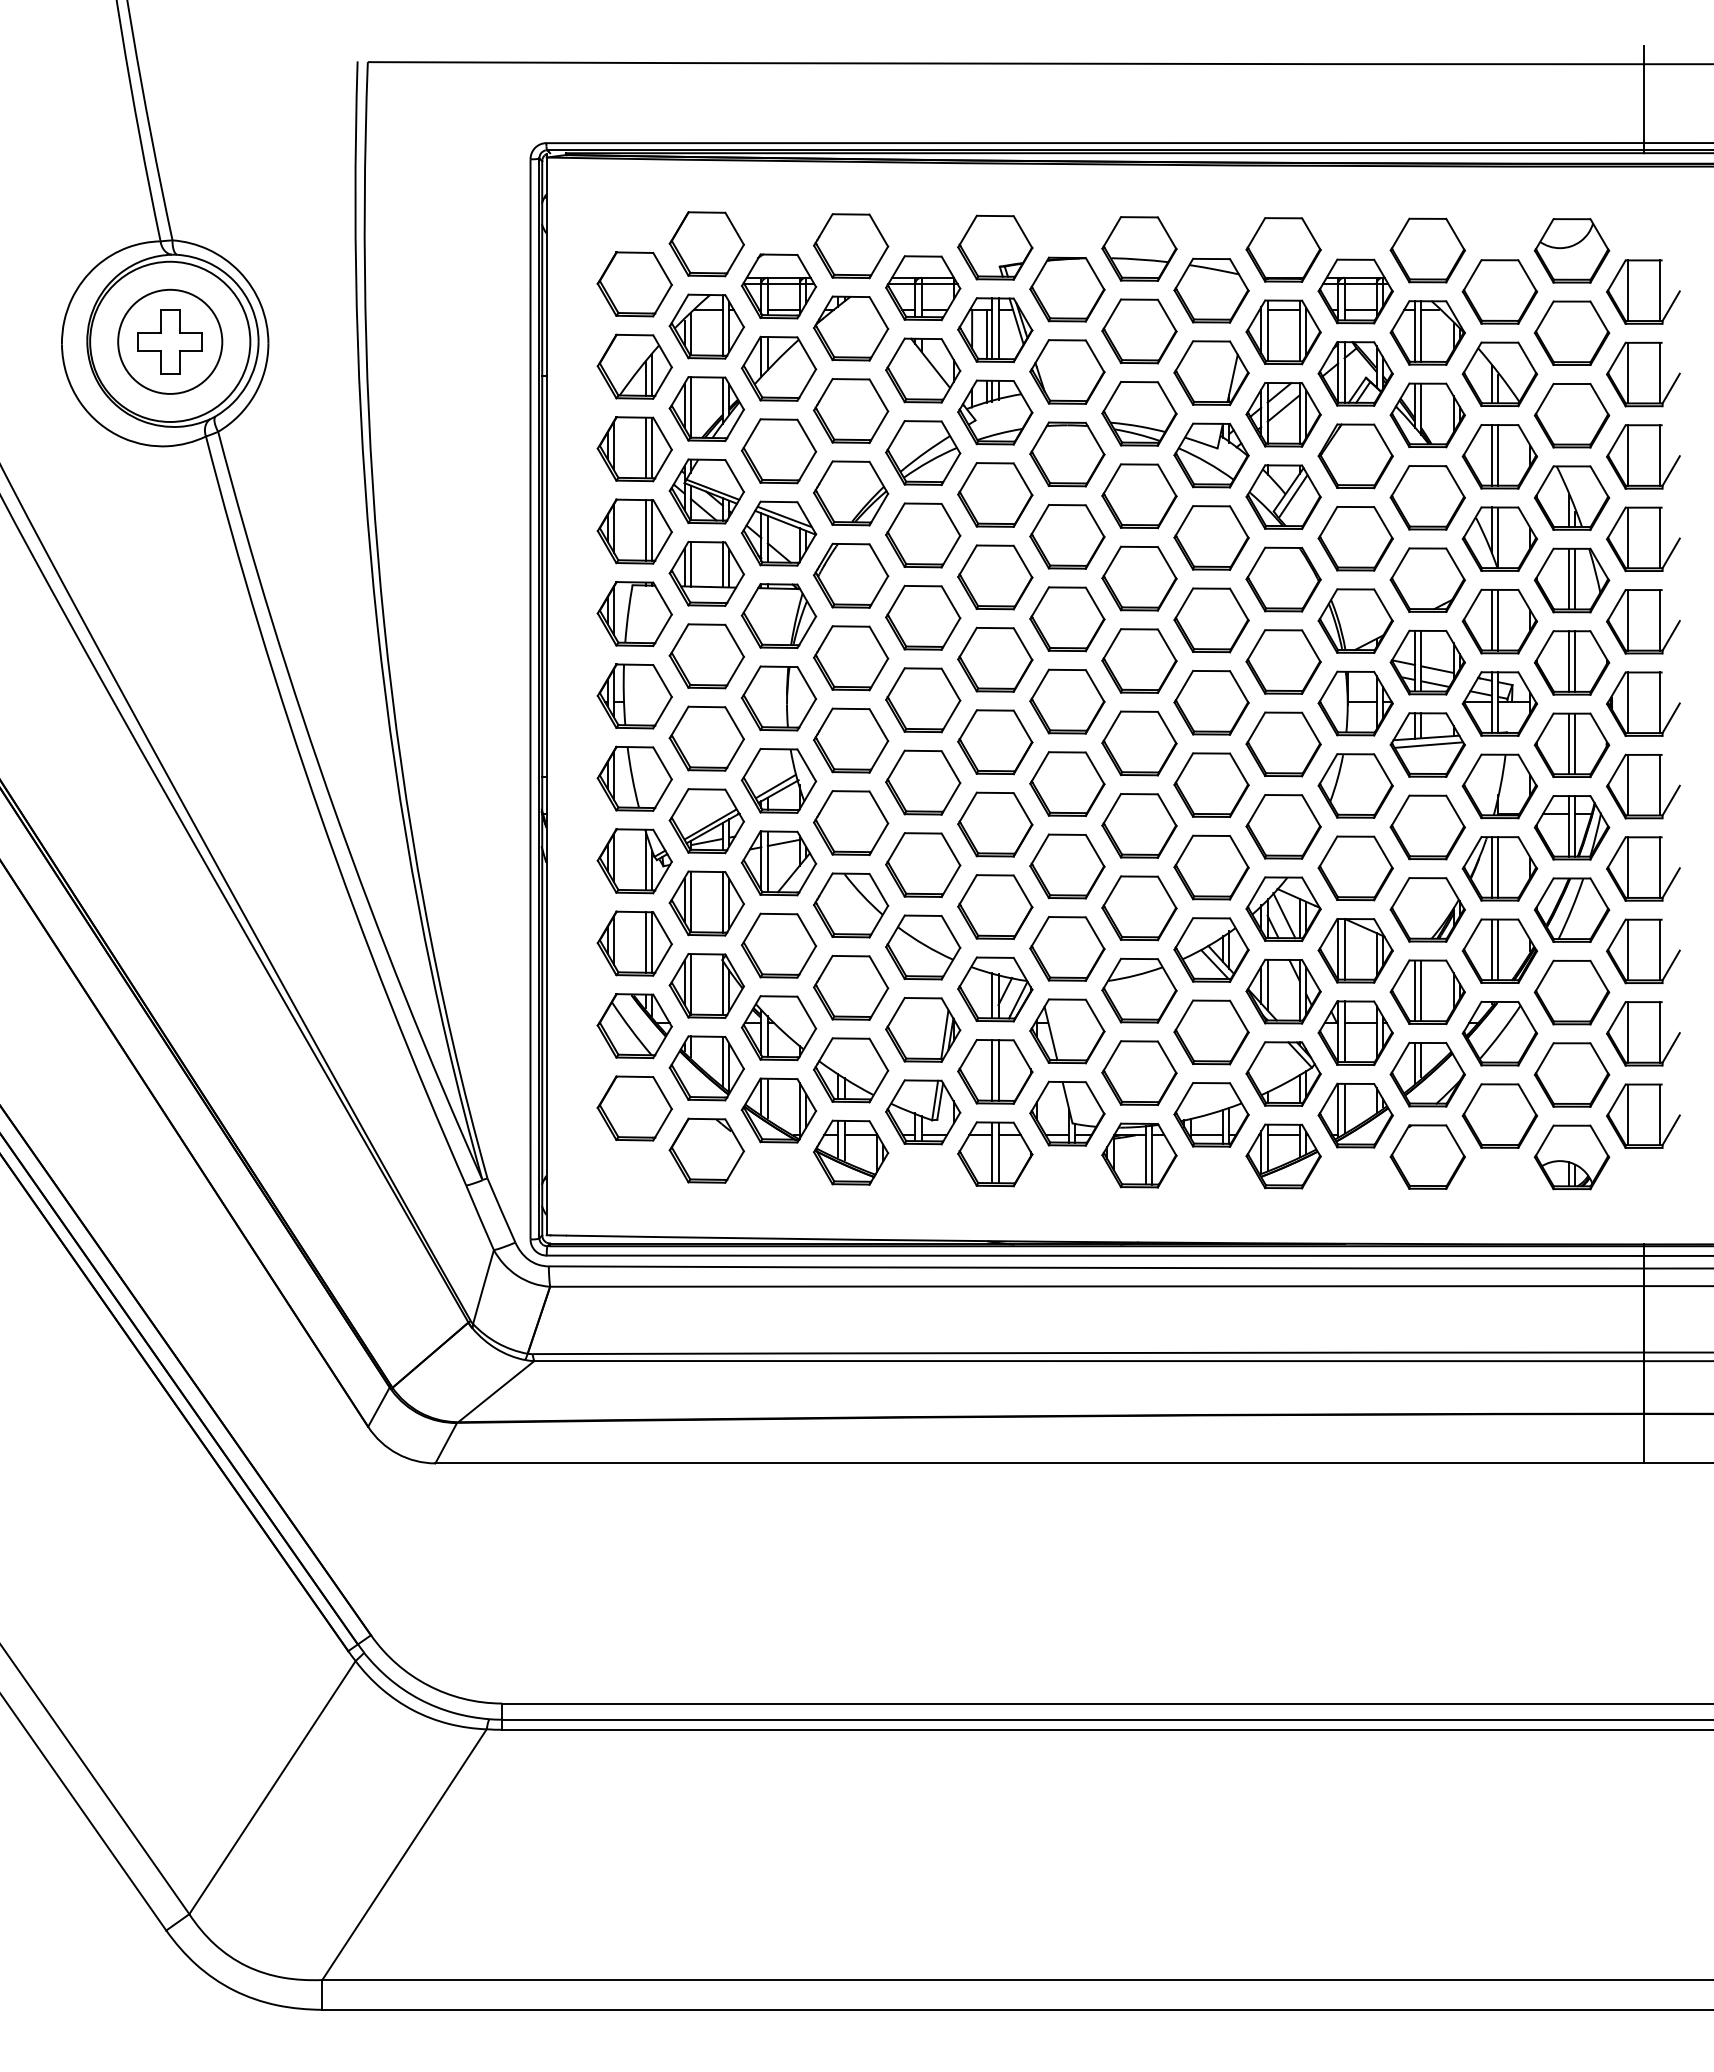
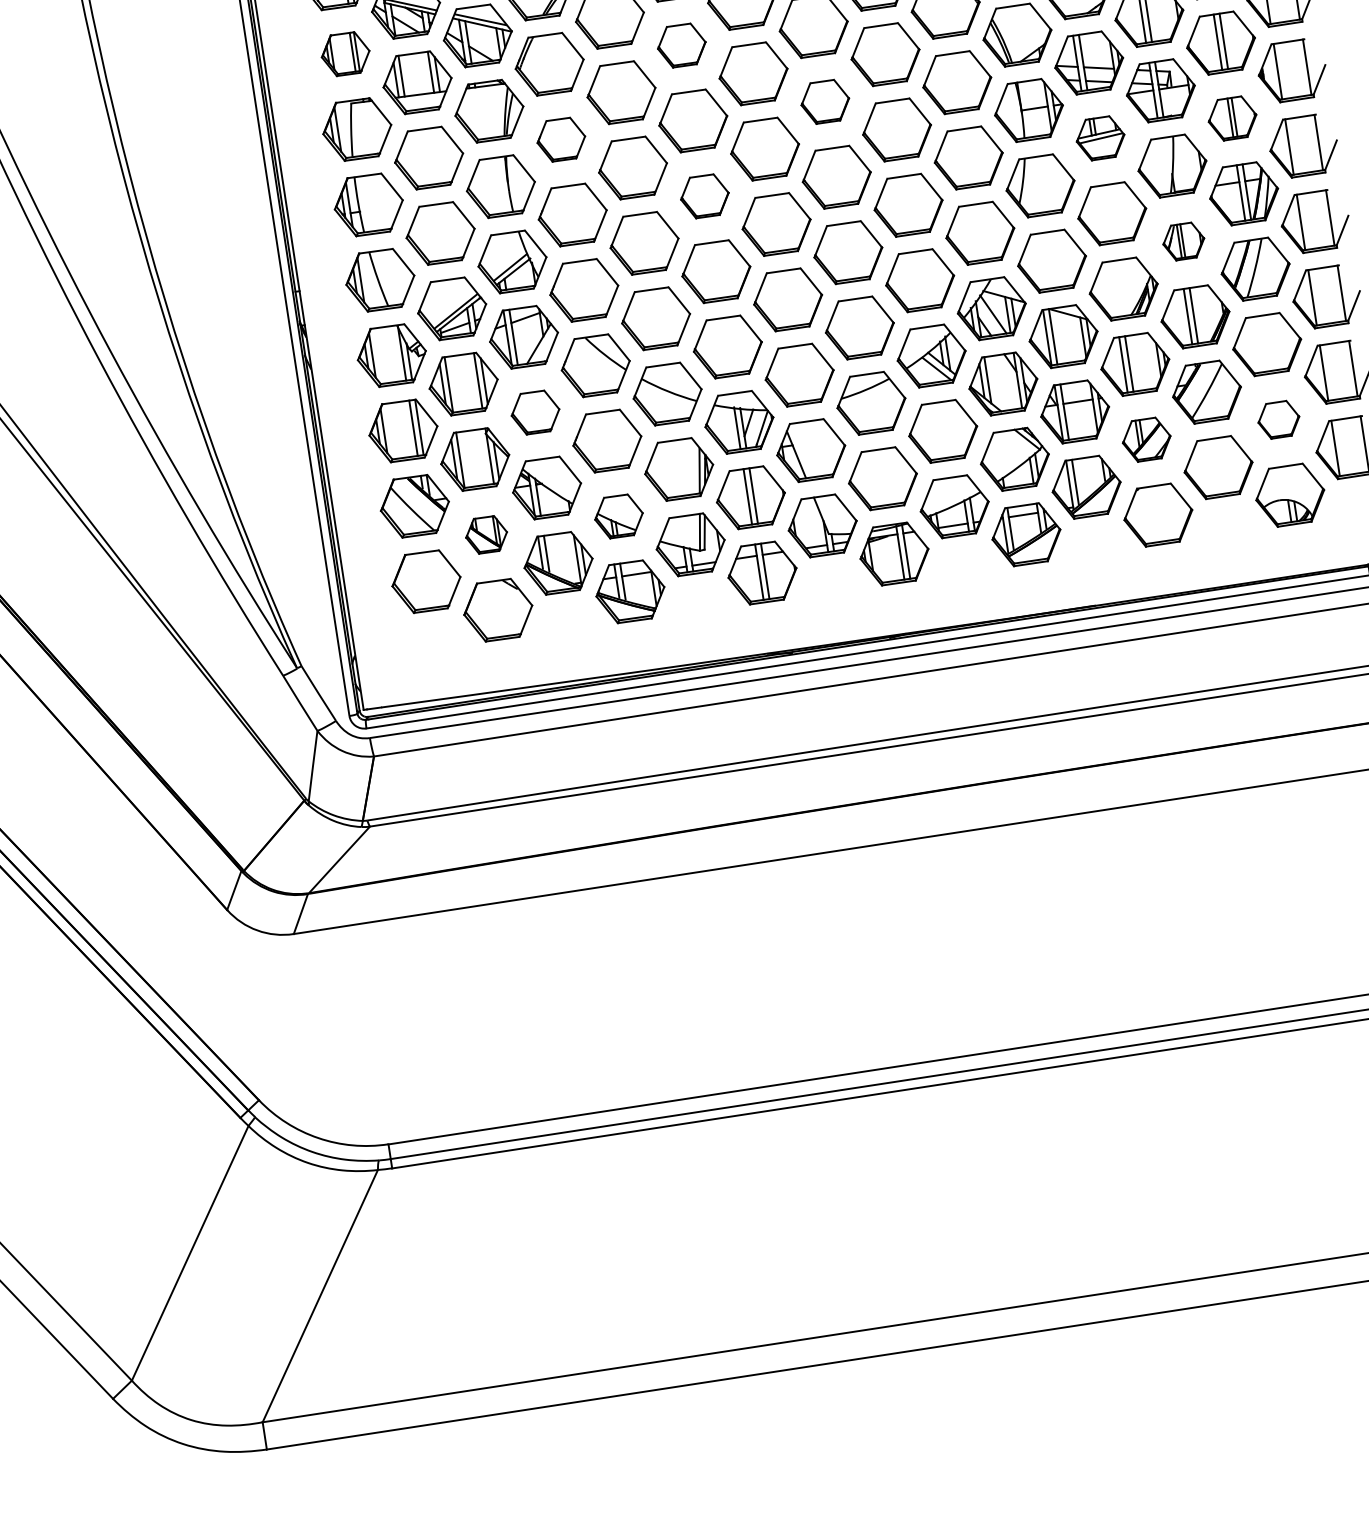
part: (634, 531) -> (345, 54), size x0.7
part: (995, 577) -> (681, 45), size x0.7
part: (851, 658) -> (561, 139), size x0.7
part: (1139, 660) -> (825, 101), size x0.7
part: (995, 742) -> (705, 196), size x0.7
part: (1427, 744) -> (1100, 137), size x0.7
part: (1571, 745) -> (1232, 118), size x0.7
part: (1499, 868) -> (1183, 241), size x0.6
part: (778, 945) -> (535, 412), size x0.7
part: (706, 1068) -> (486, 535), size x0.6
part: (851, 1070) -> (619, 516), size x0.7
part: (1427, 1074) -> (1146, 439), size x0.7
part: (1572, 1074) -> (1279, 419), size x0.6

